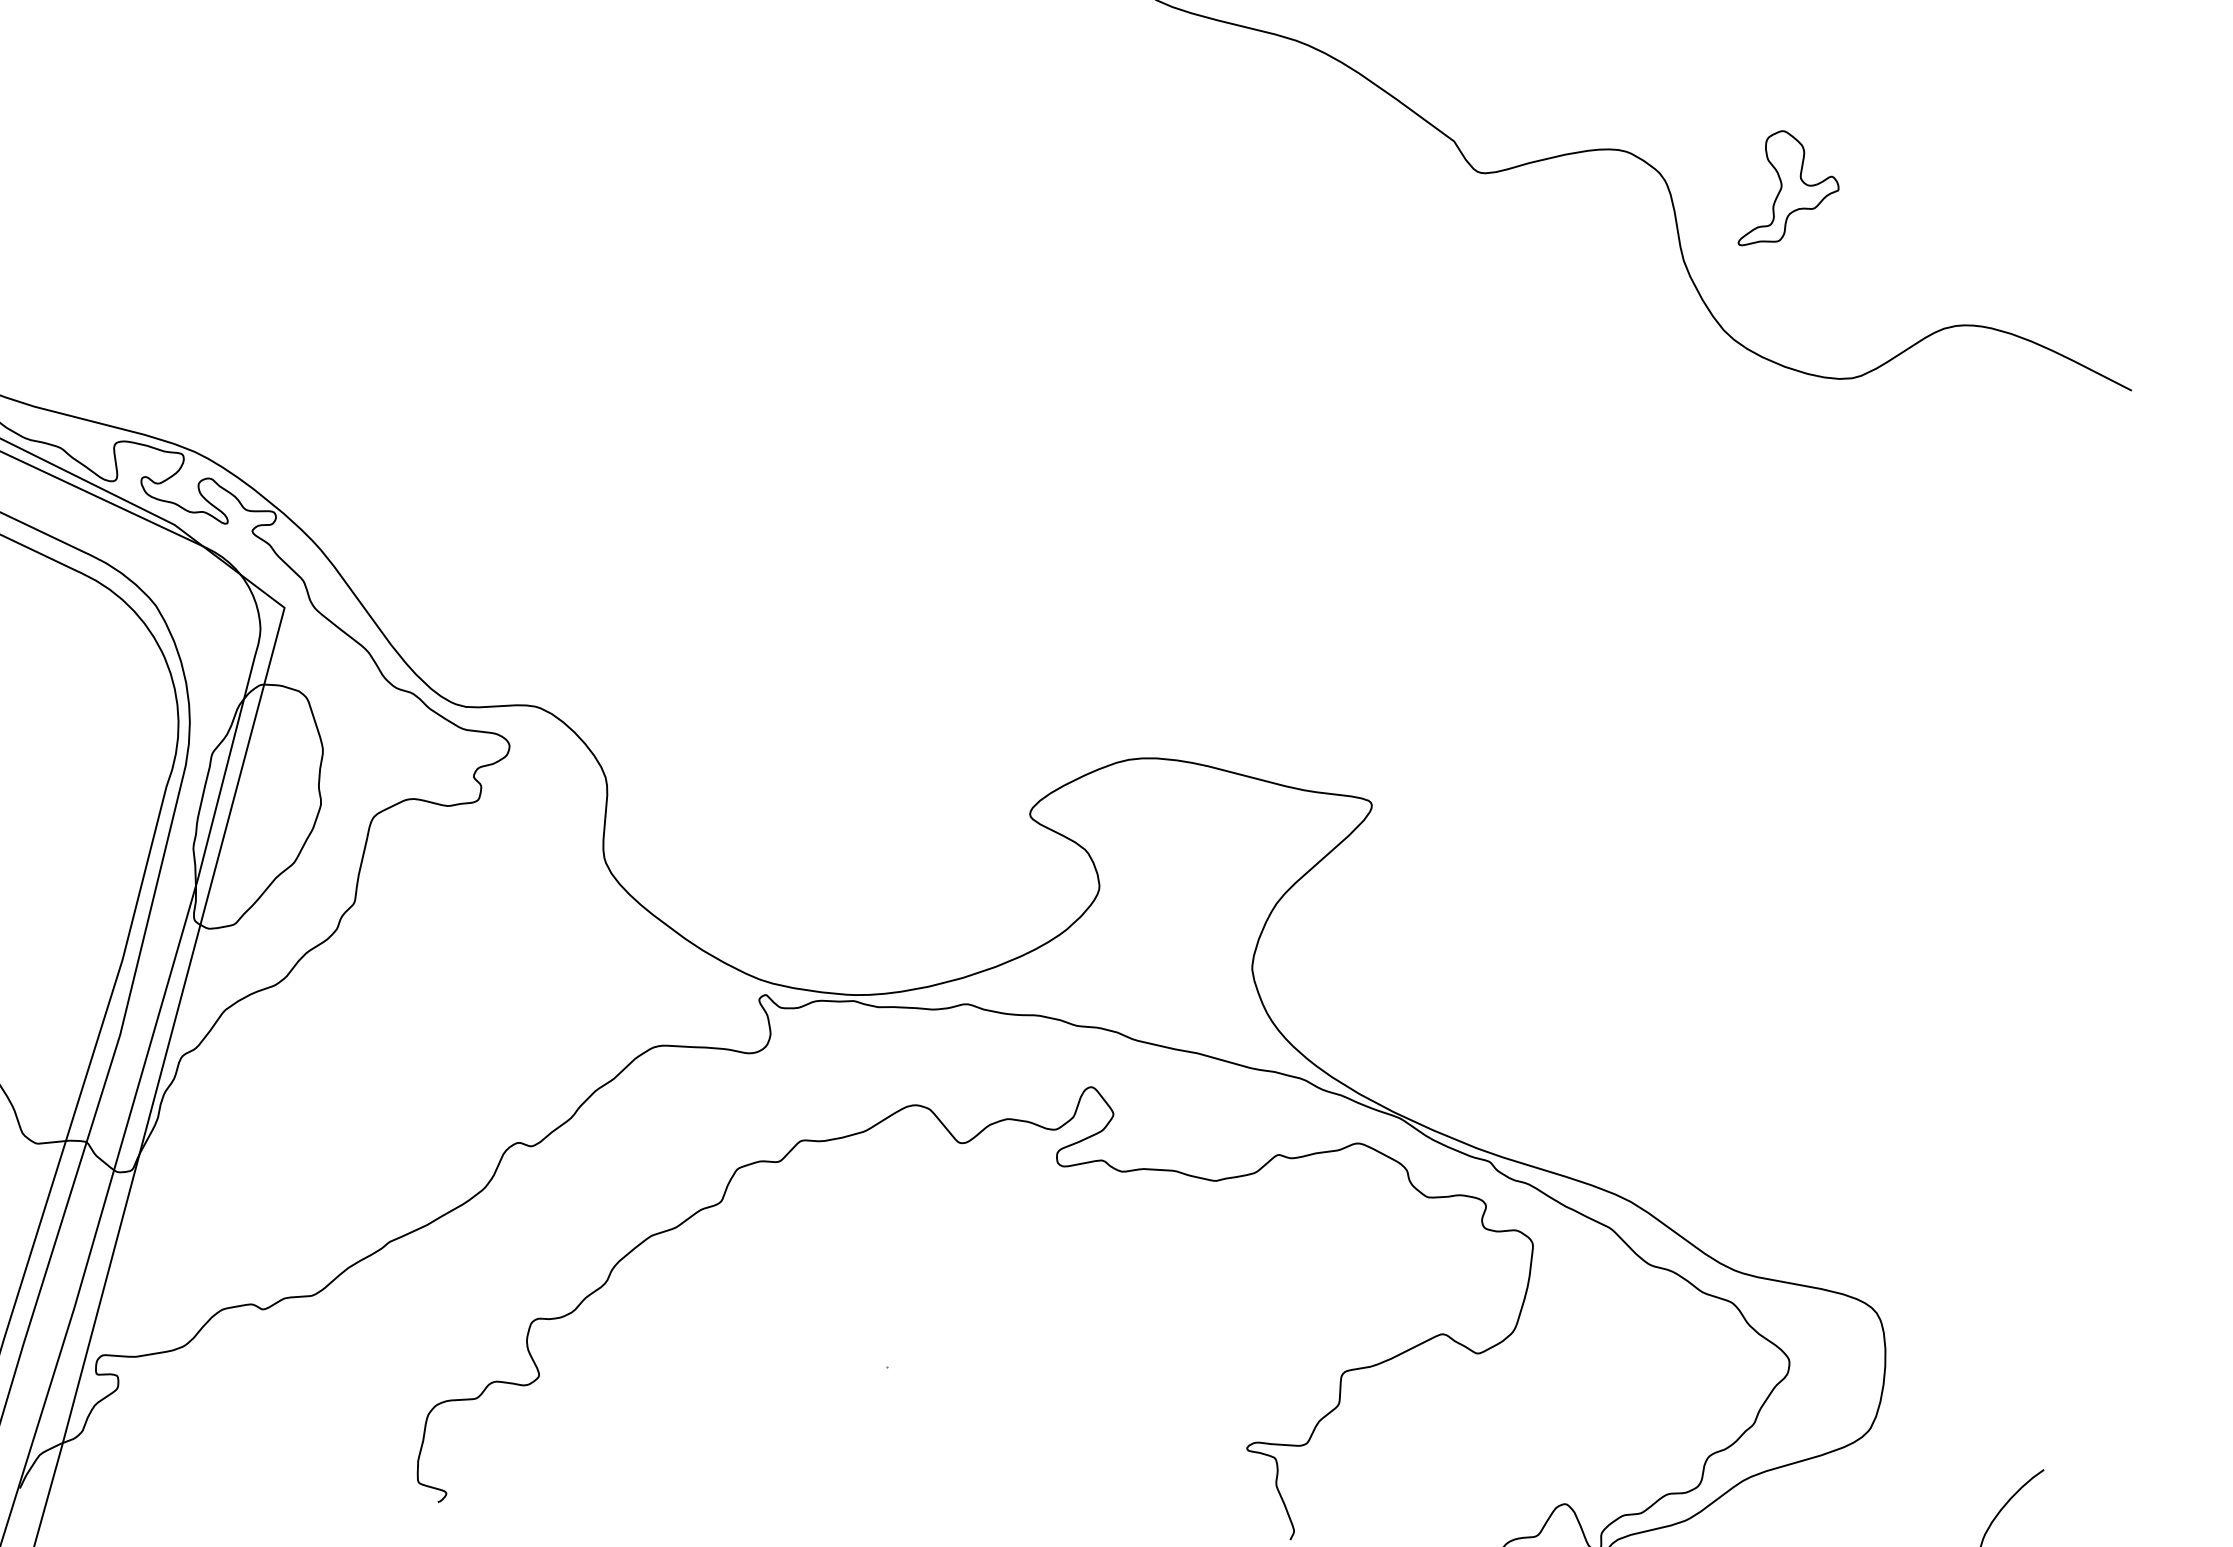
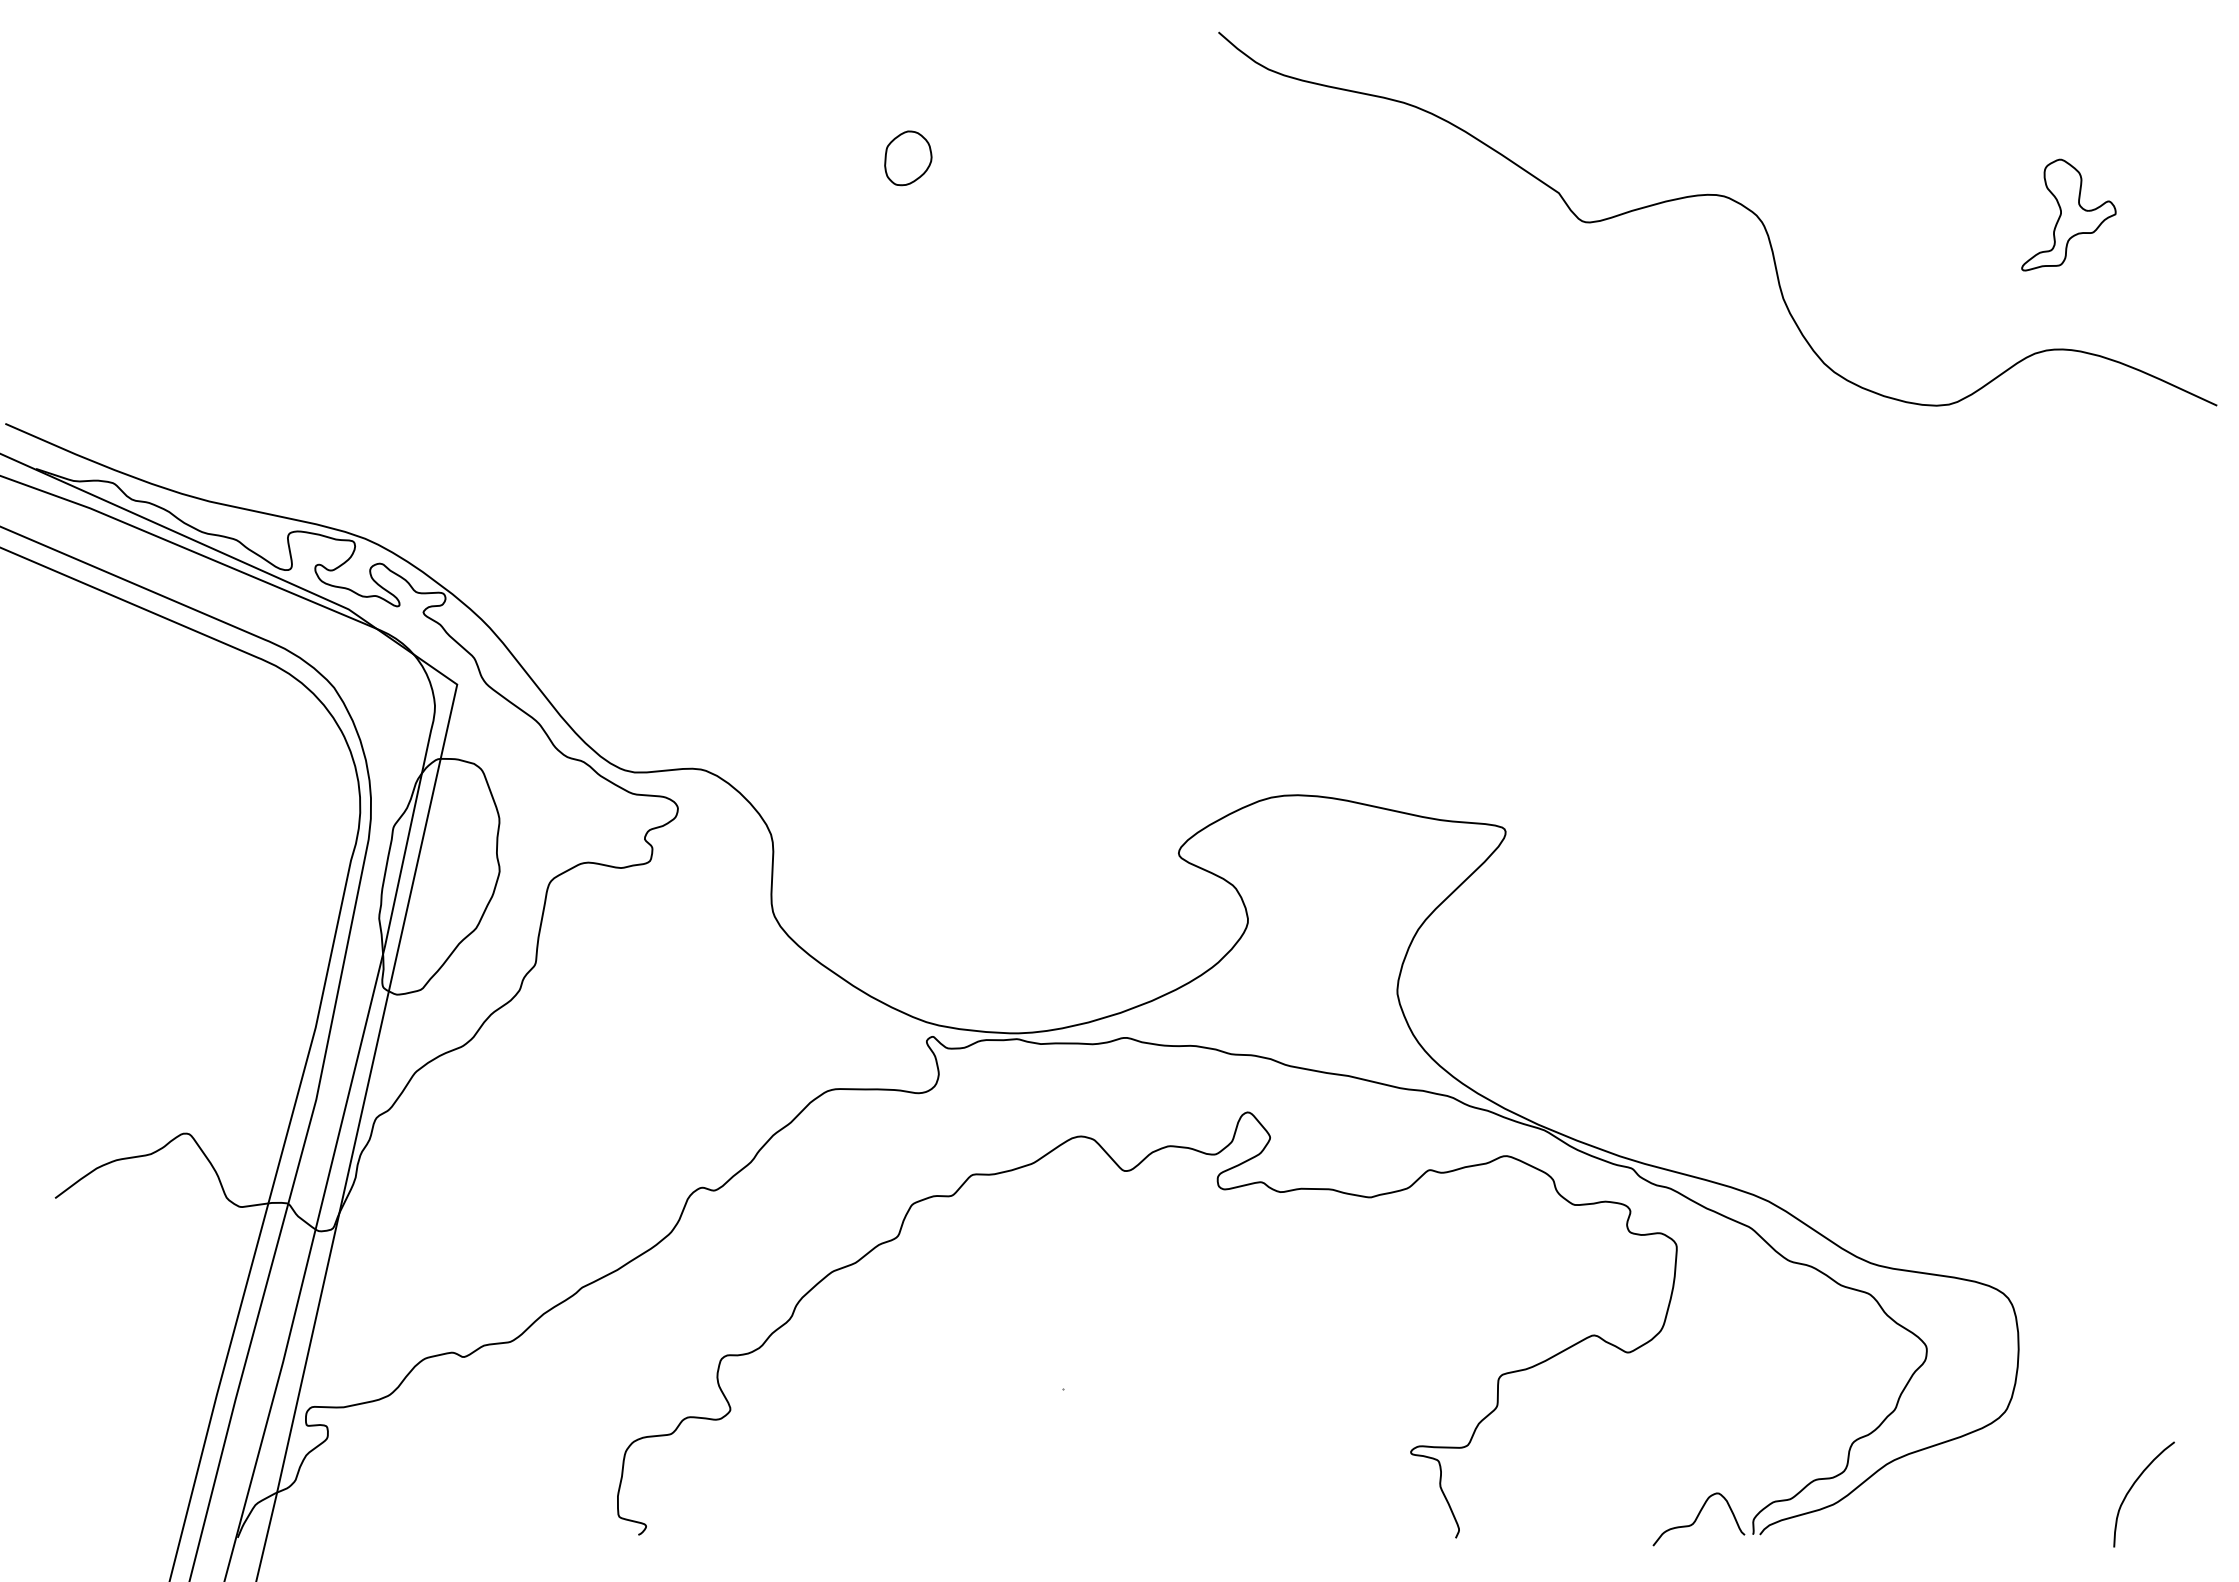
part: (777, 78) -> (908, 158), added
part: (1789, 188) -> (2068, 214), moved

